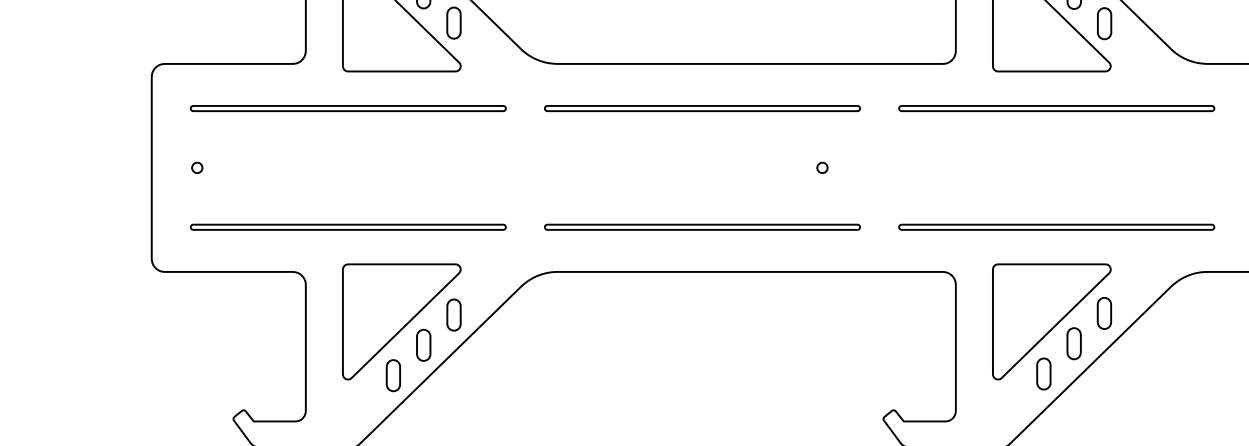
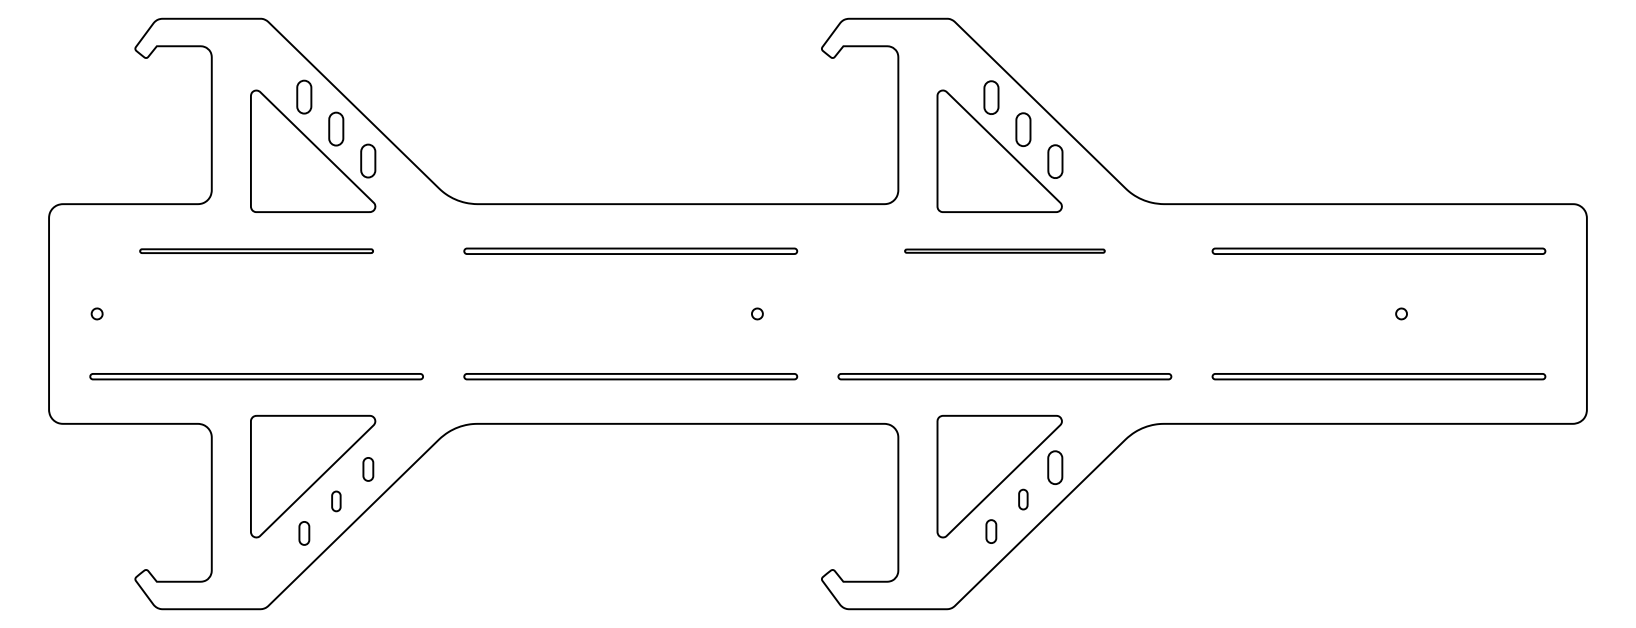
part: (348, 107) -> (256, 250), size x0.7
part: (1056, 107) -> (1004, 250), size x0.6
part: (454, 315) -> (368, 469), size x0.7
part: (1074, 343) -> (1023, 499), size x0.6
part: (423, 345) -> (336, 501), size x0.6
part: (1044, 373) -> (991, 531), size x0.7
part: (393, 375) -> (304, 533), size x0.7

